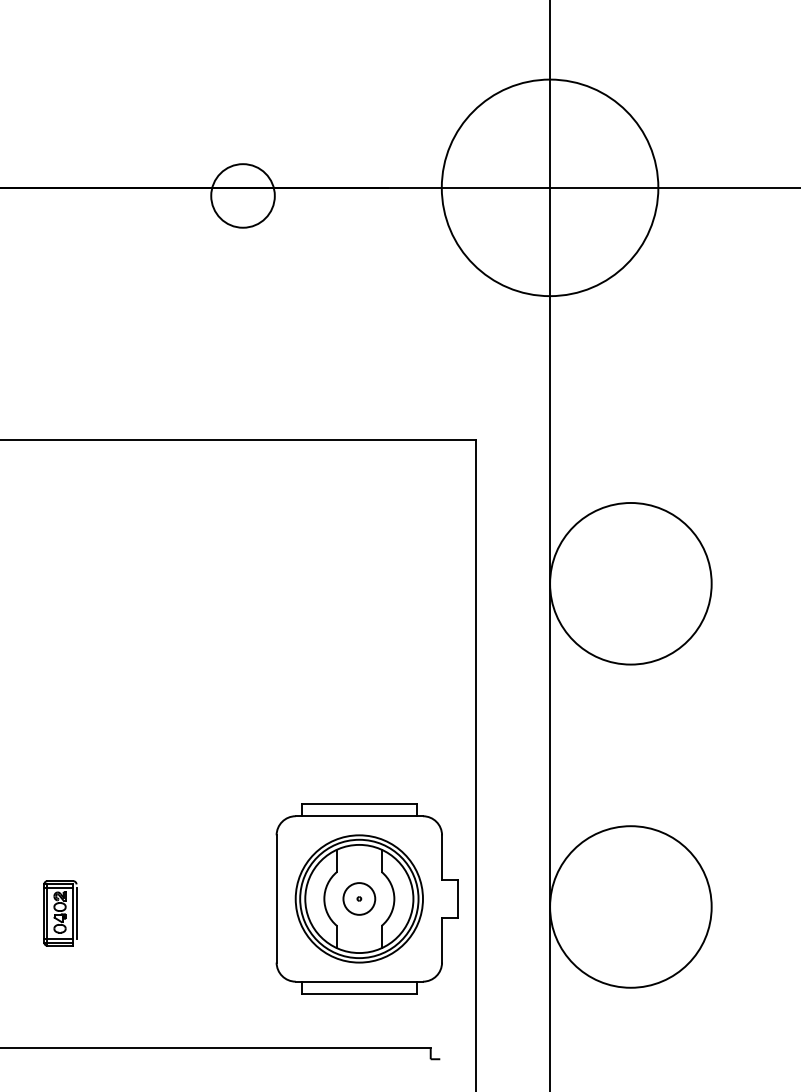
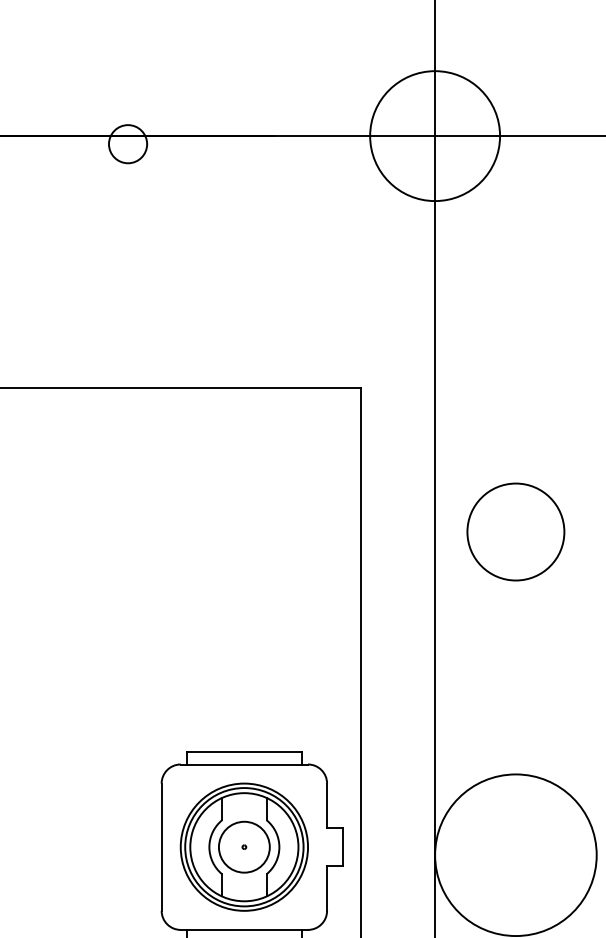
circle: (549, 187) -> (434, 135), size x0.6
circle: (242, 195) -> (127, 143), size x0.6
circle: (630, 583) -> (515, 531), size x0.6
circle: (359, 898) -> (244, 846), size x1.6

